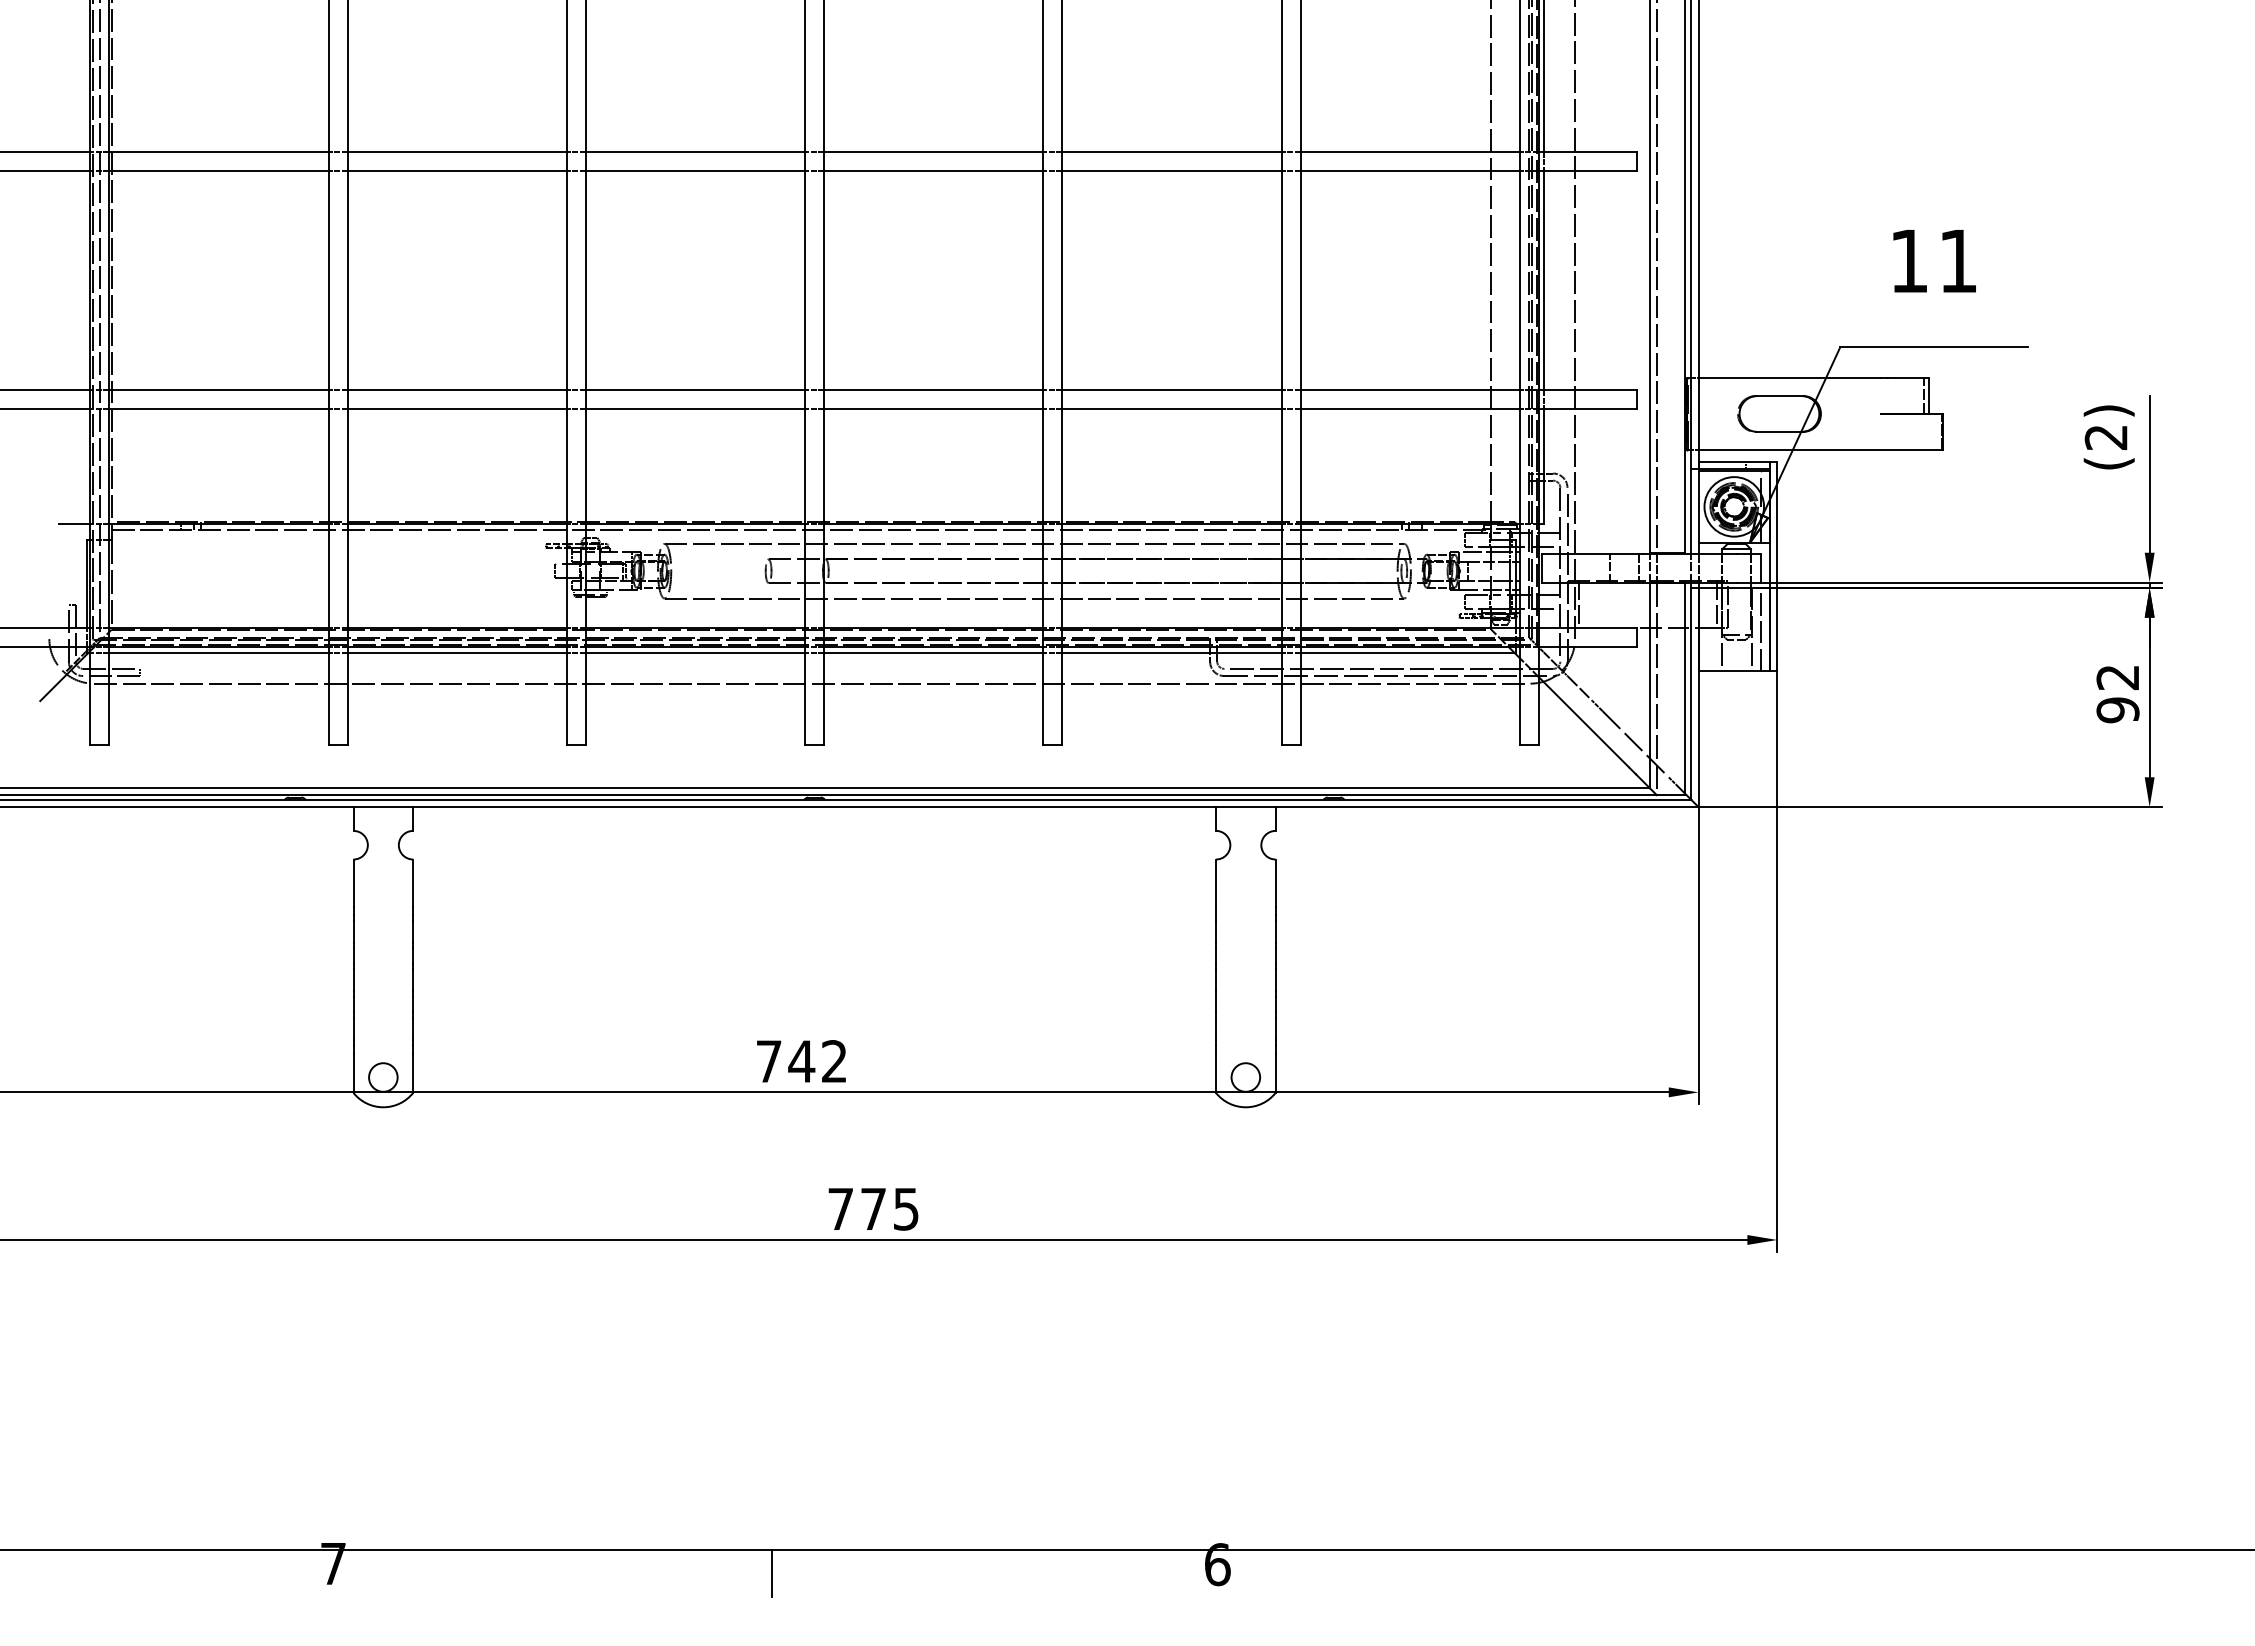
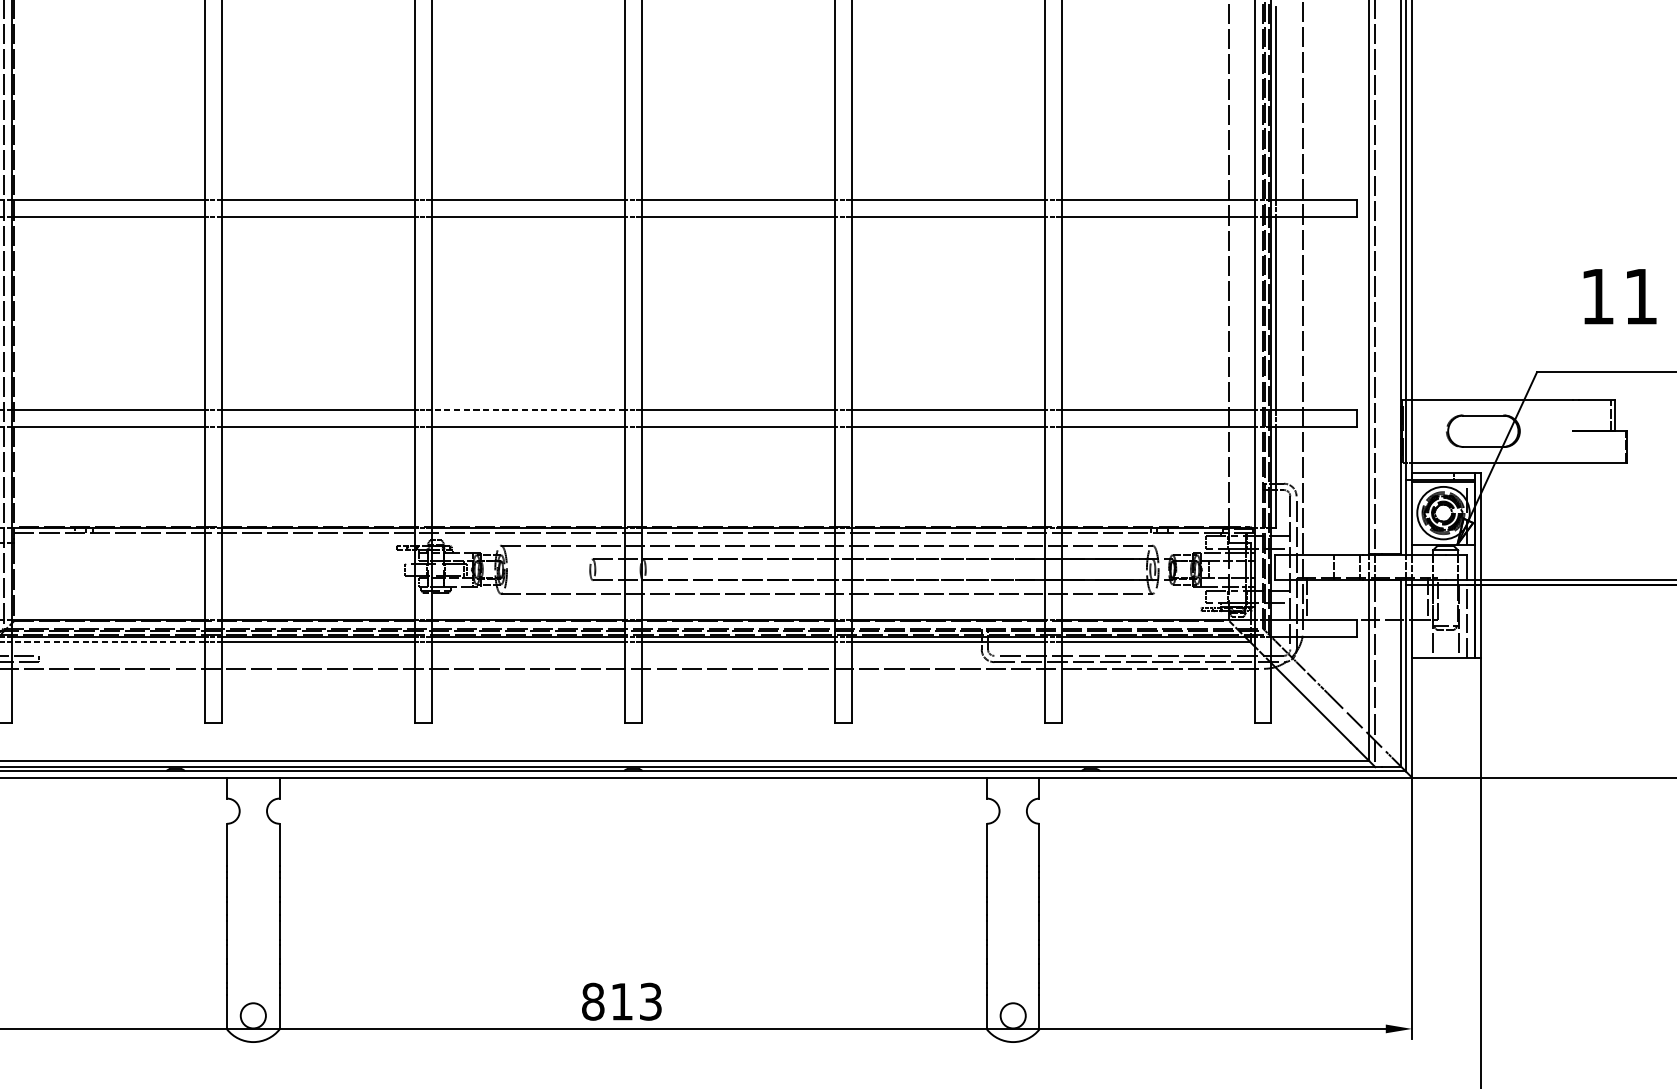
line: (695, 390) -> (528, 410), solid -> dashed
line: (218, 653) -> (108, 642), solid -> dashed
text: (801, 1061) -> (621, 1001), 742 -> 813

